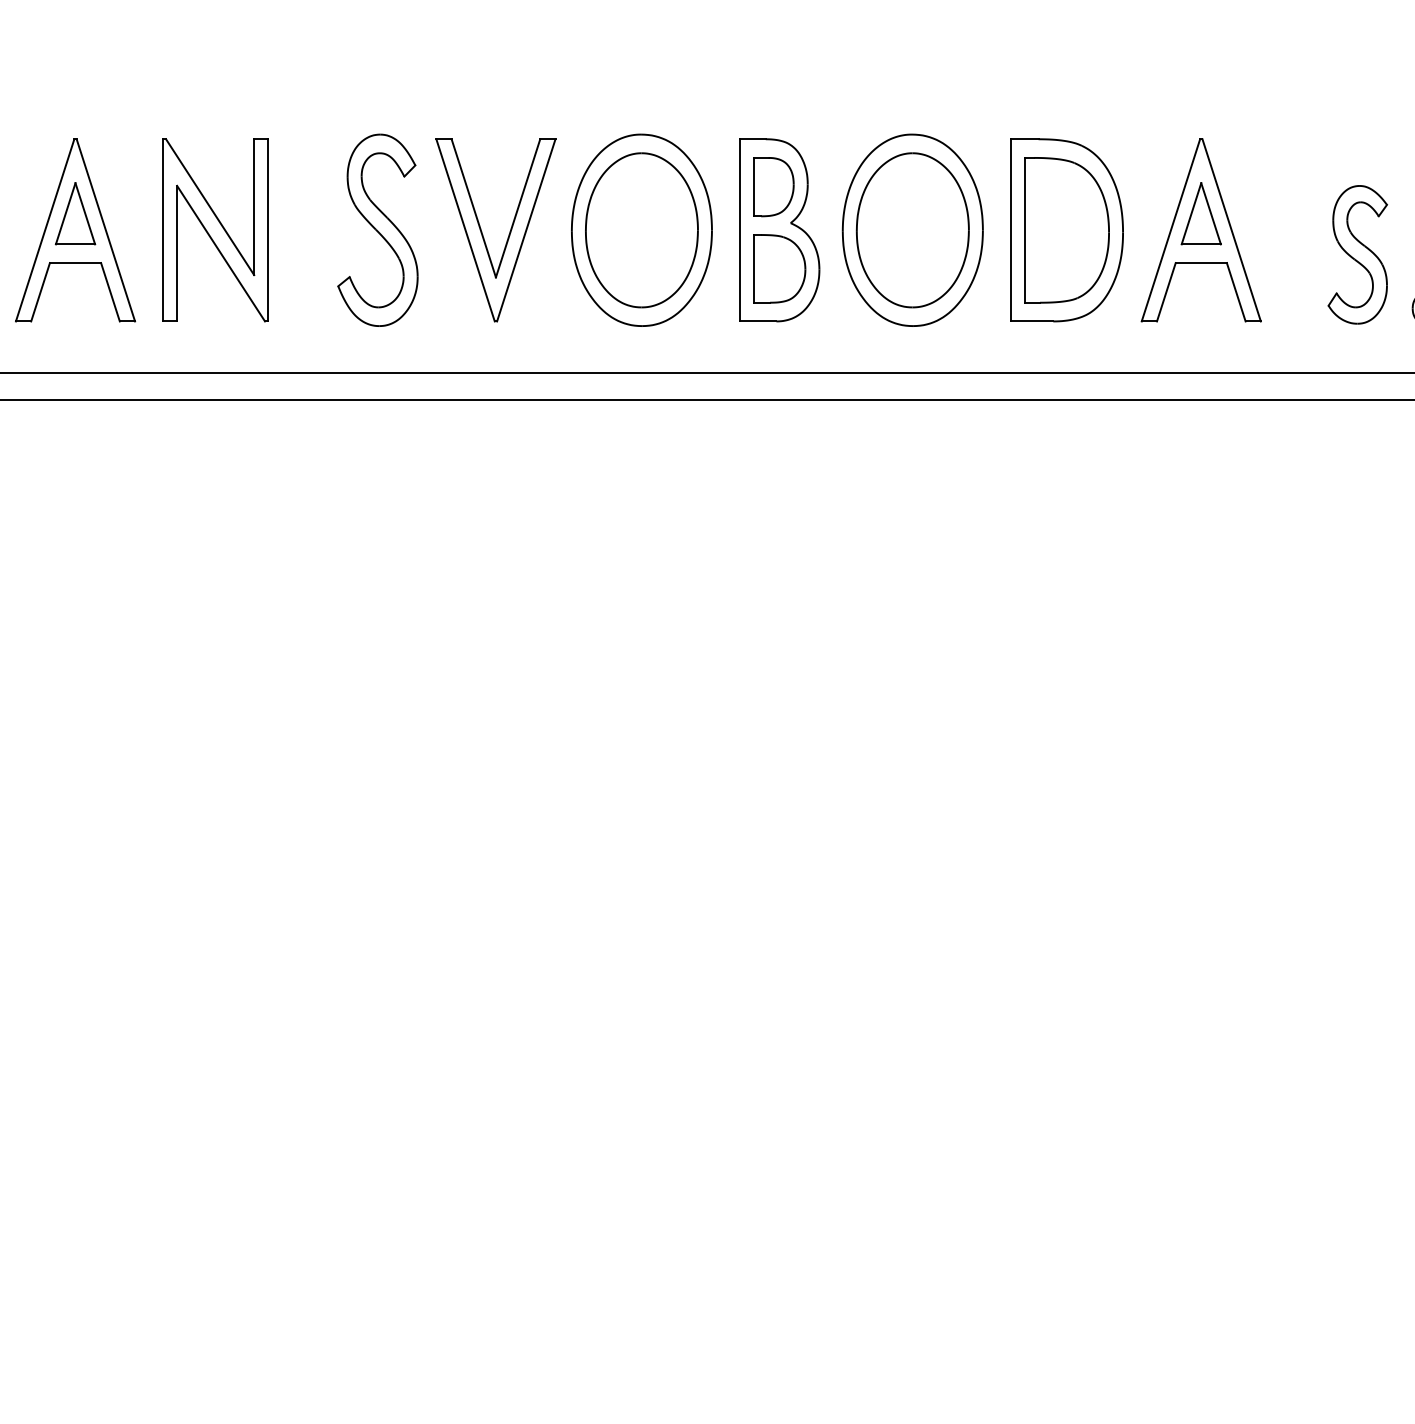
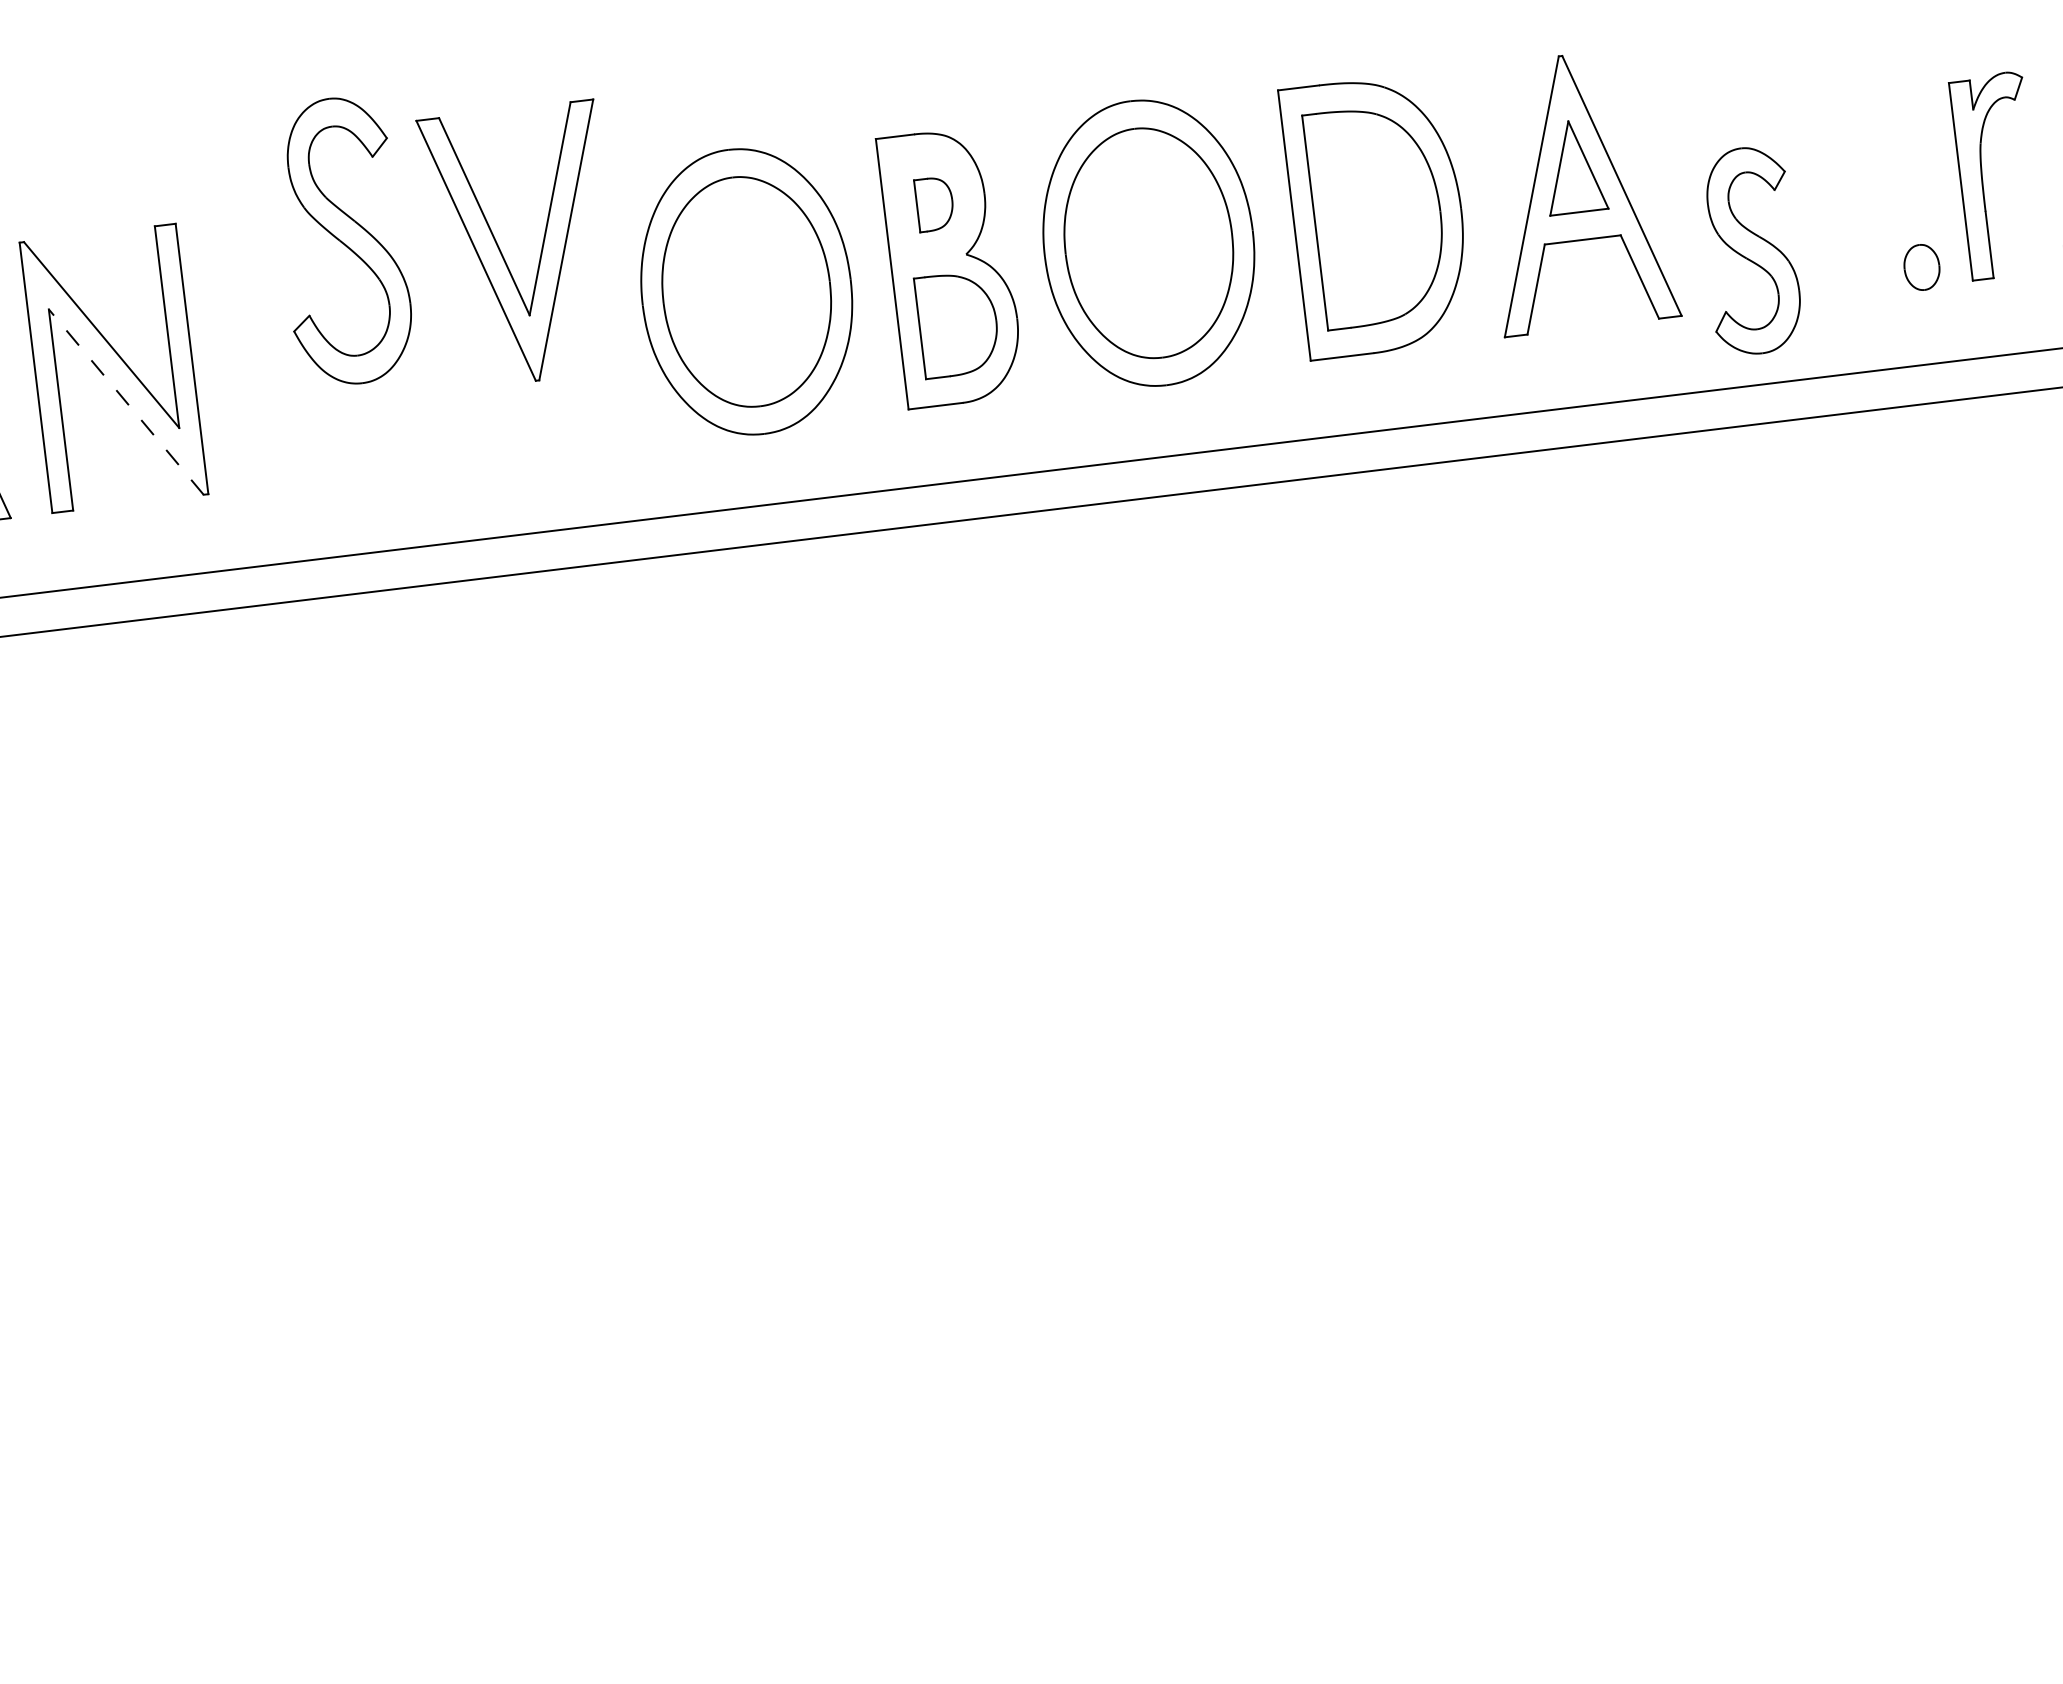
part: (773, 187) -> (934, 204), size x0.6
part: (377, 229) -> (342, 240), moved
part: (483, 234) -> (503, 253), moved
line: (221, 253) -> (126, 401), solid -> dashed
part: (1357, 254) -> (1749, 250), moved

